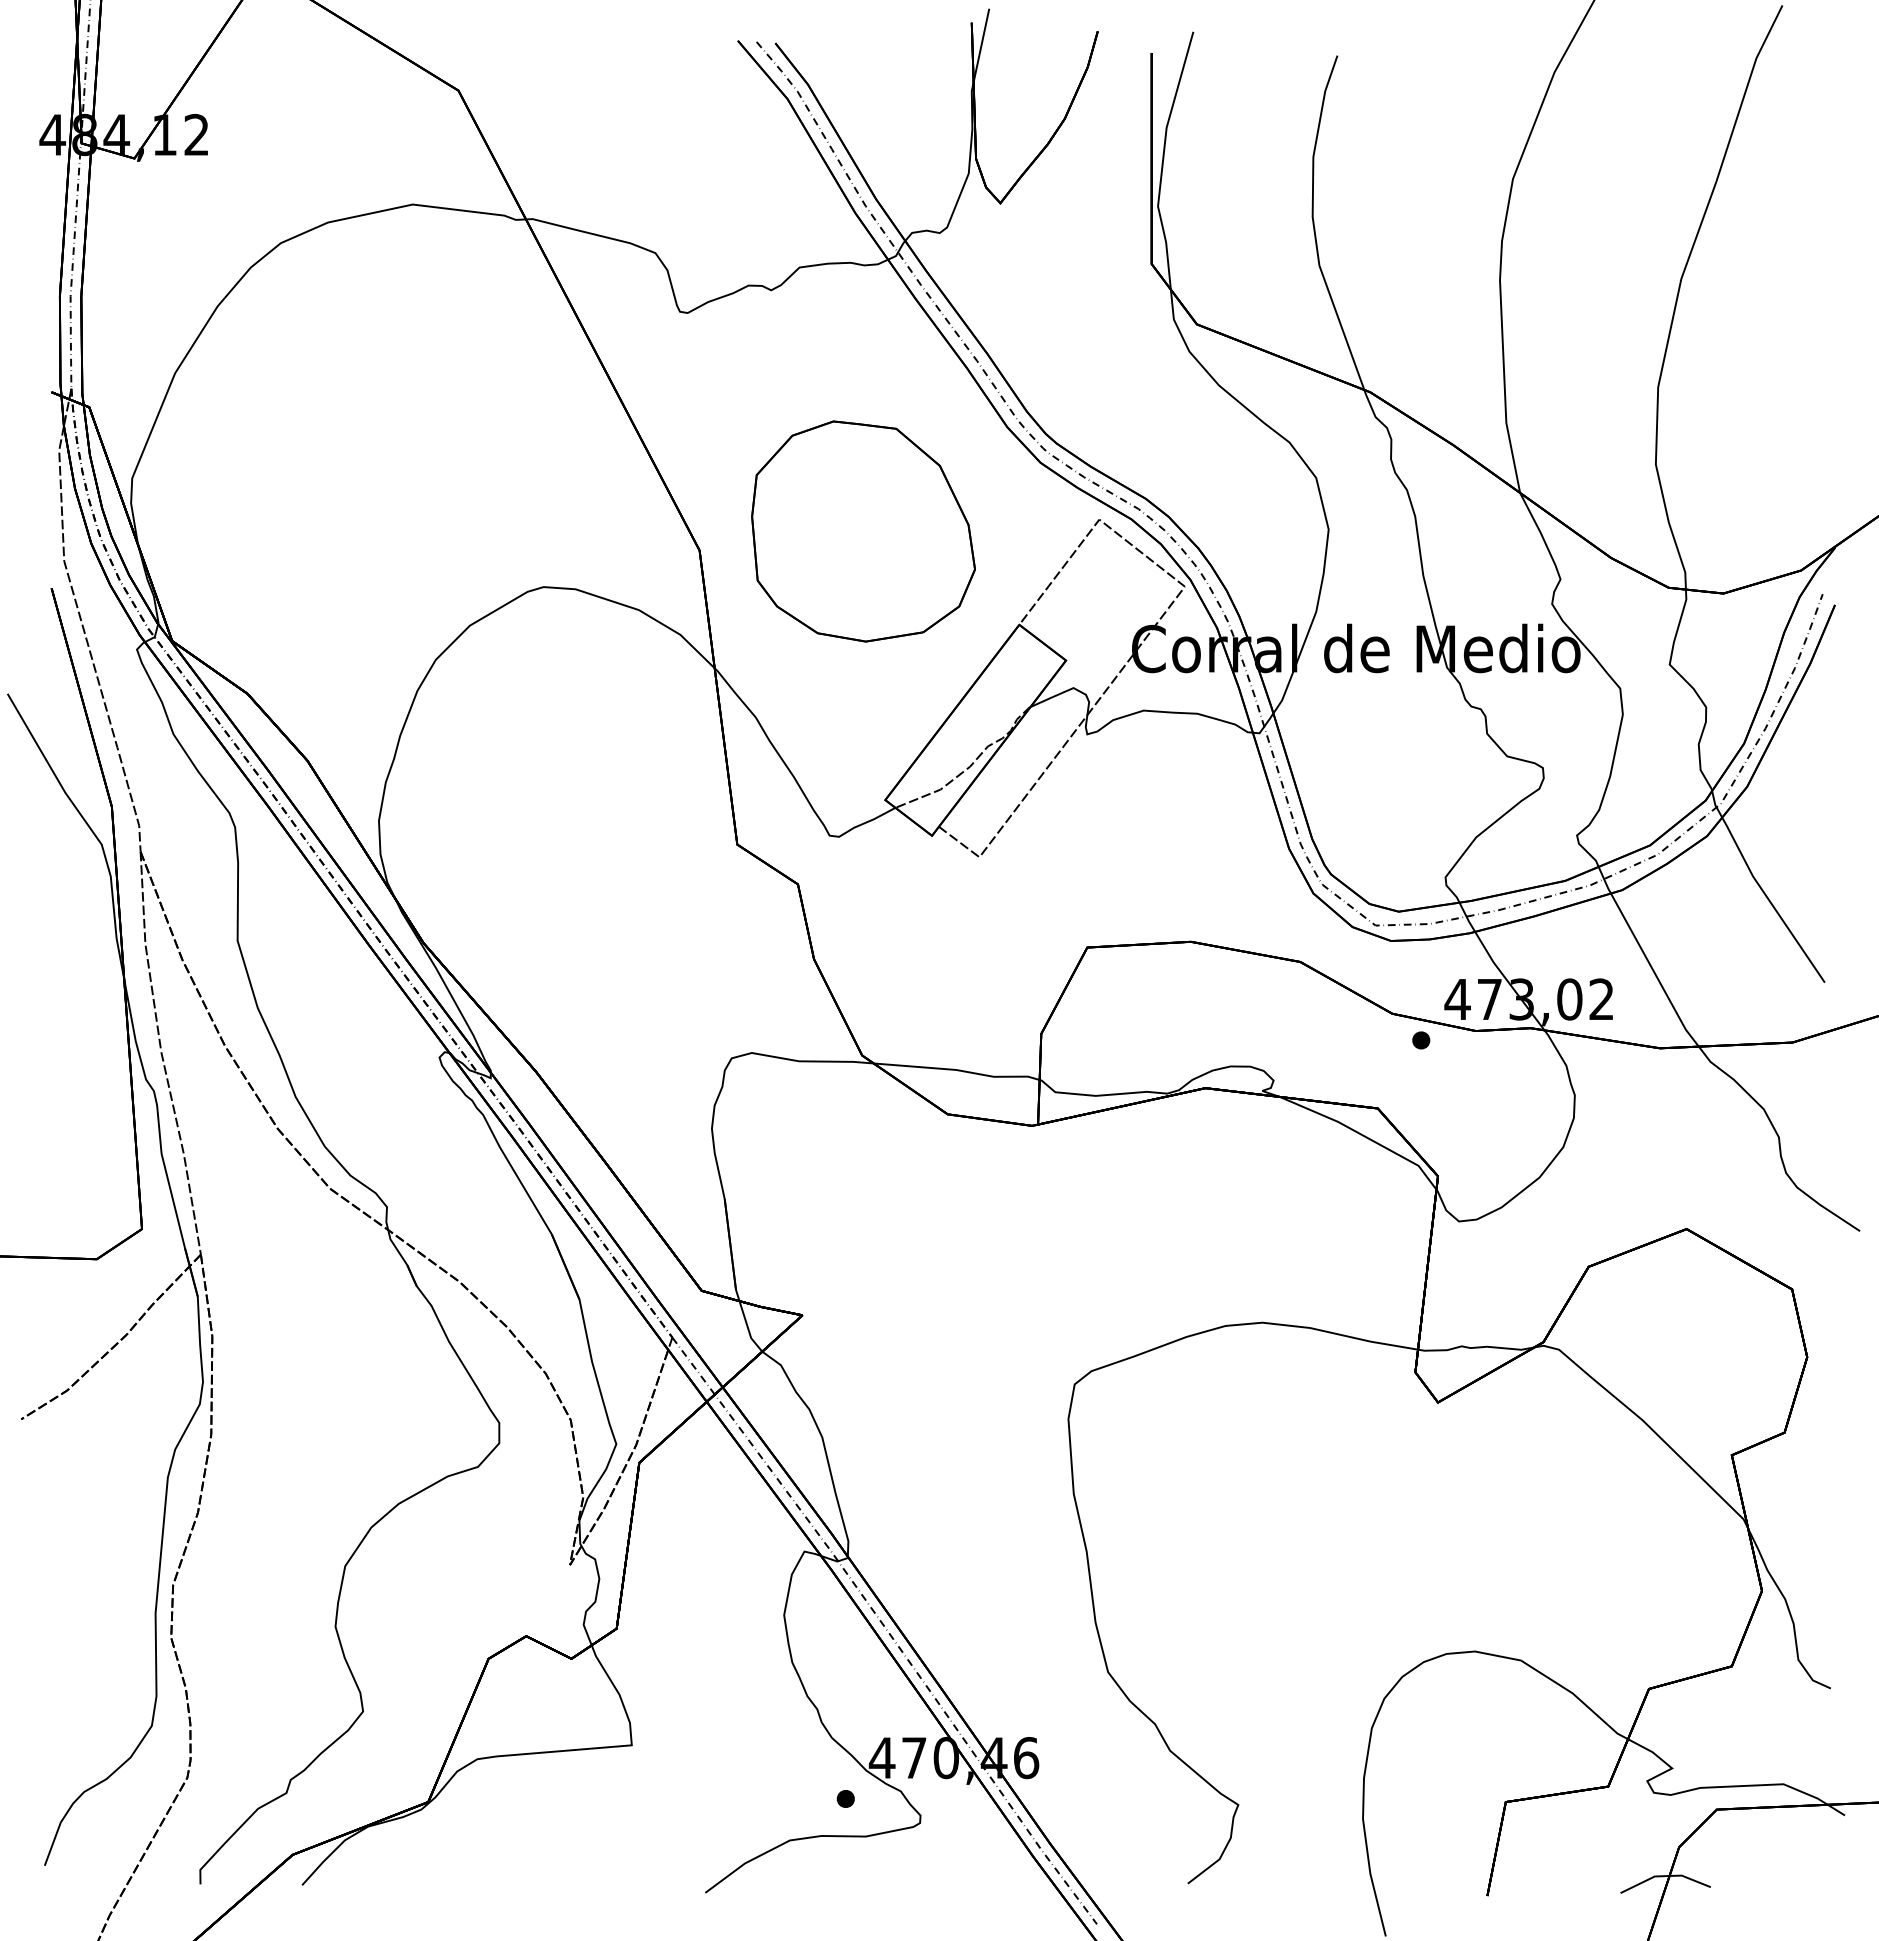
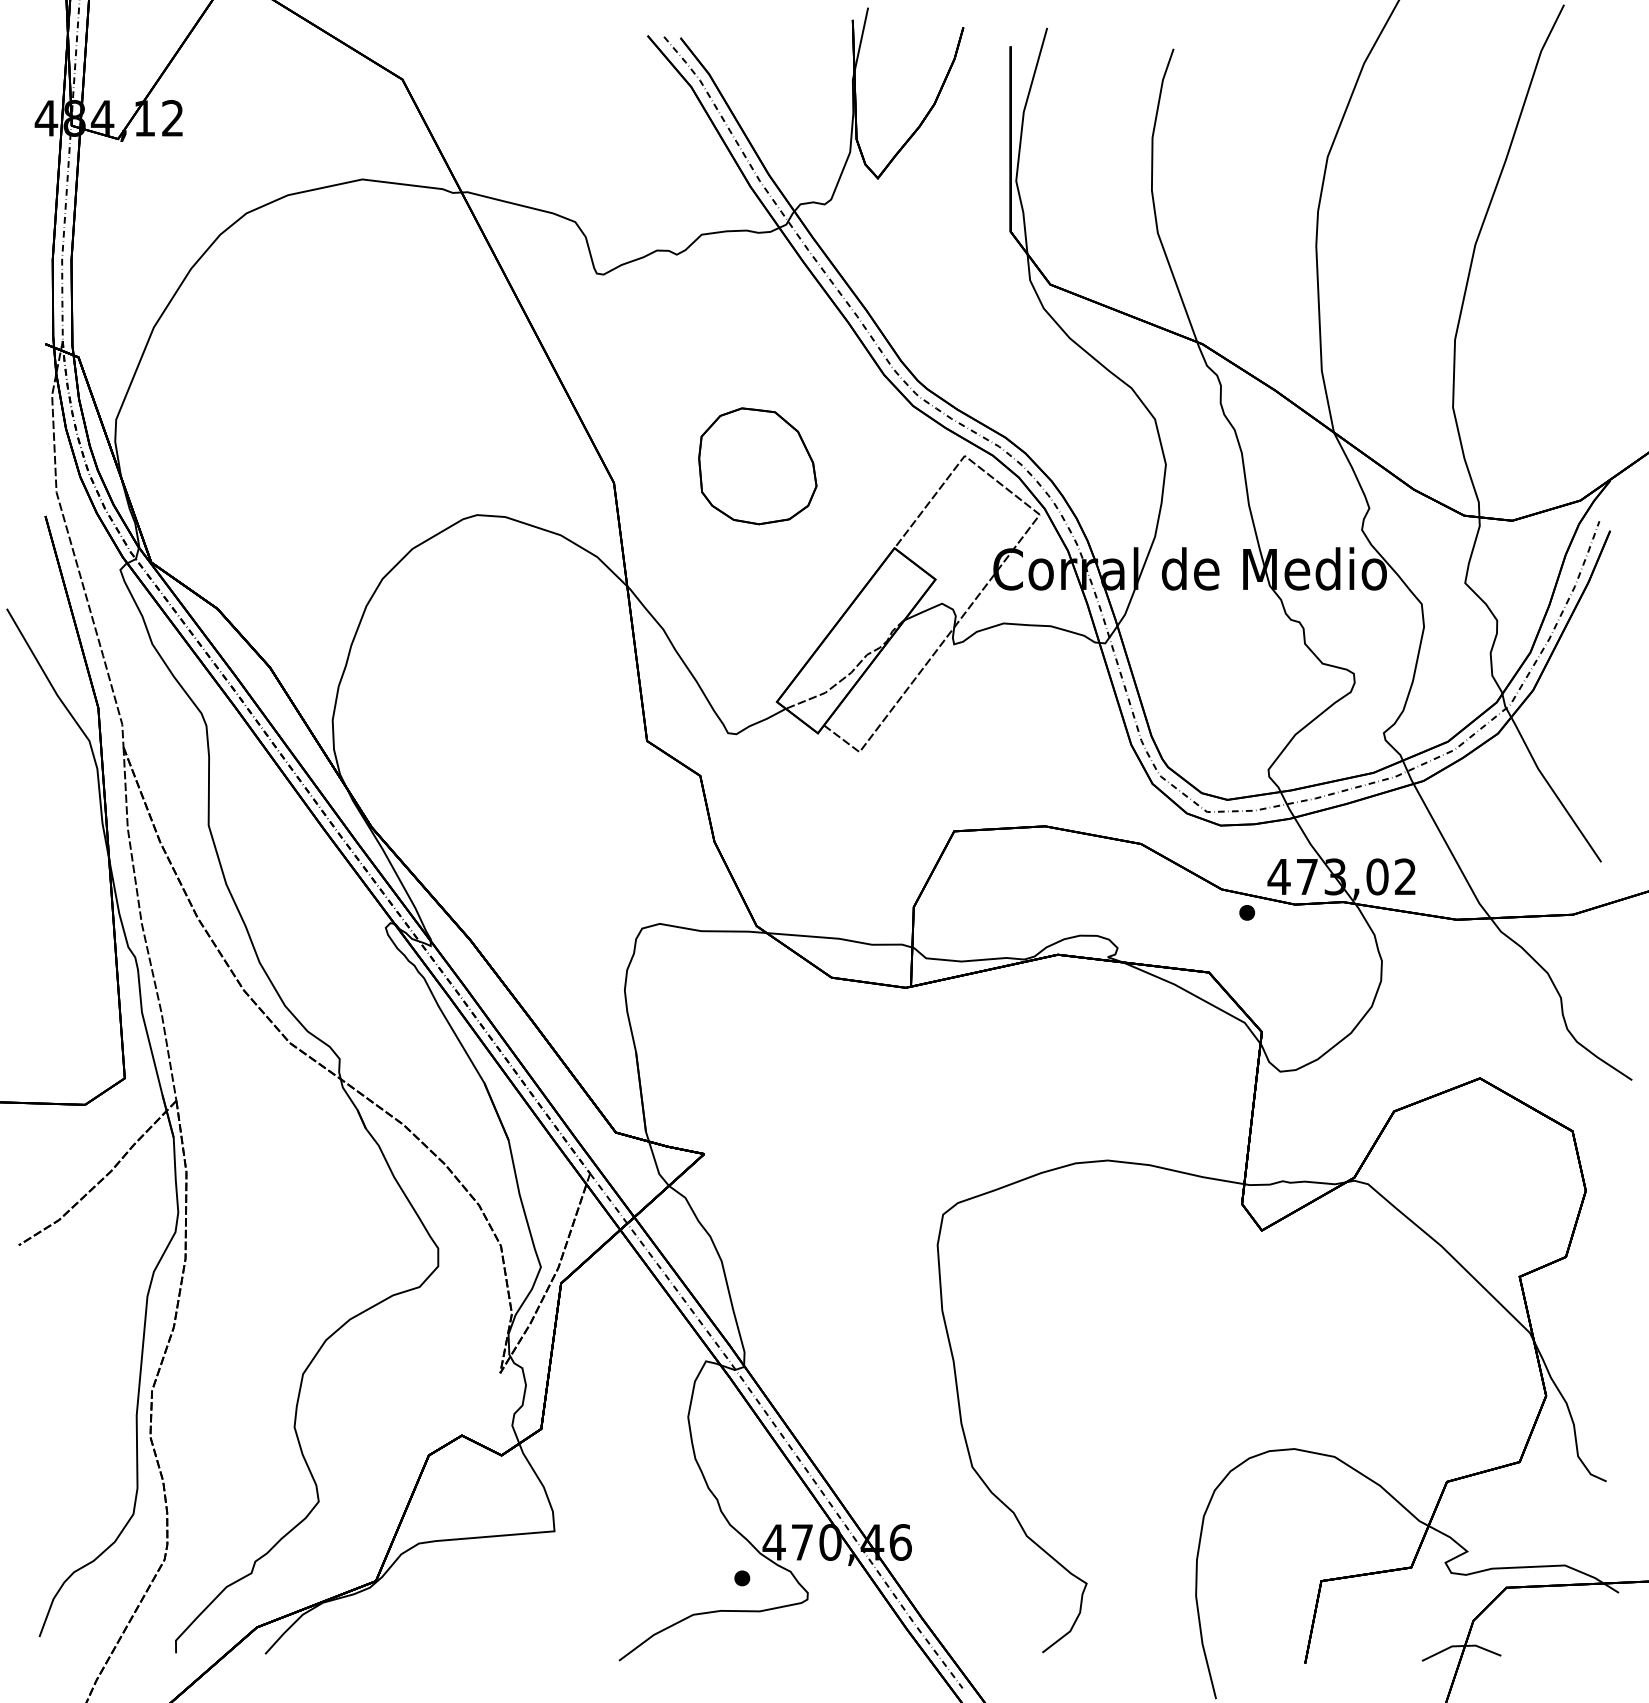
part: (863, 531) -> (757, 466), size x0.6

